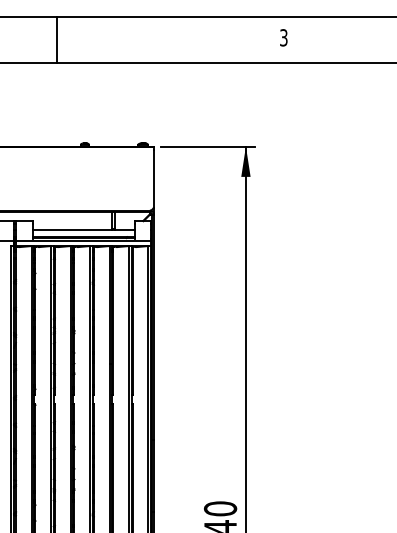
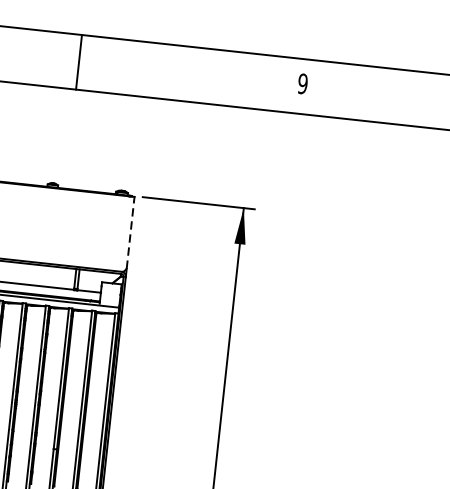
text: (283, 37) -> (302, 83), 3 -> 9
line: (56, 40) -> (78, 62), moved
line: (153, 179) -> (129, 235), solid -> dashed

